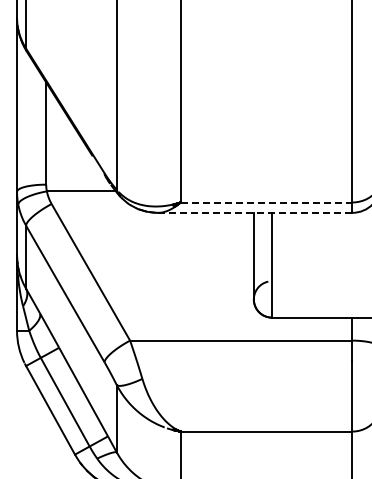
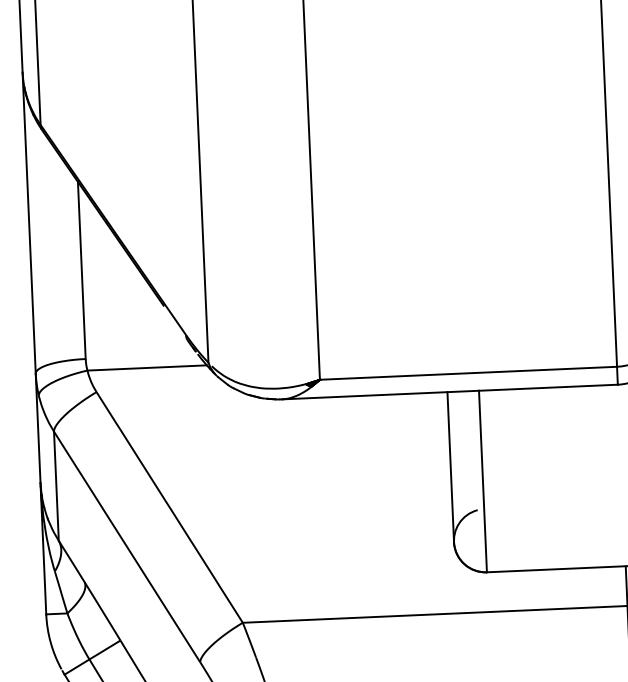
line: (266, 202) -> (468, 373), dashed -> solid
line: (255, 212) -> (450, 391), dashed -> solid

